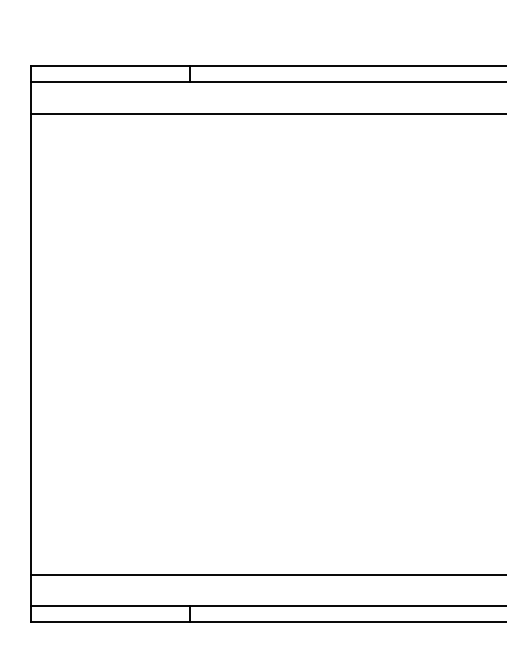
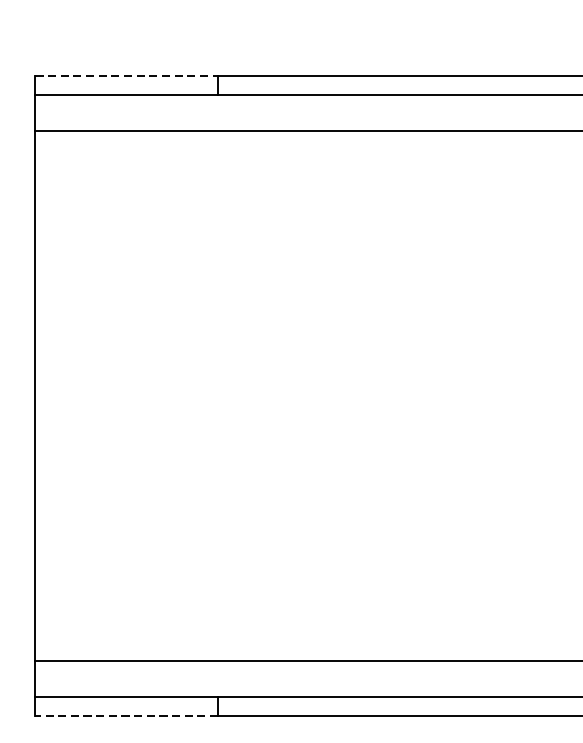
line: (110, 66) -> (126, 76), solid -> dashed
line: (109, 622) -> (125, 716), solid -> dashed

